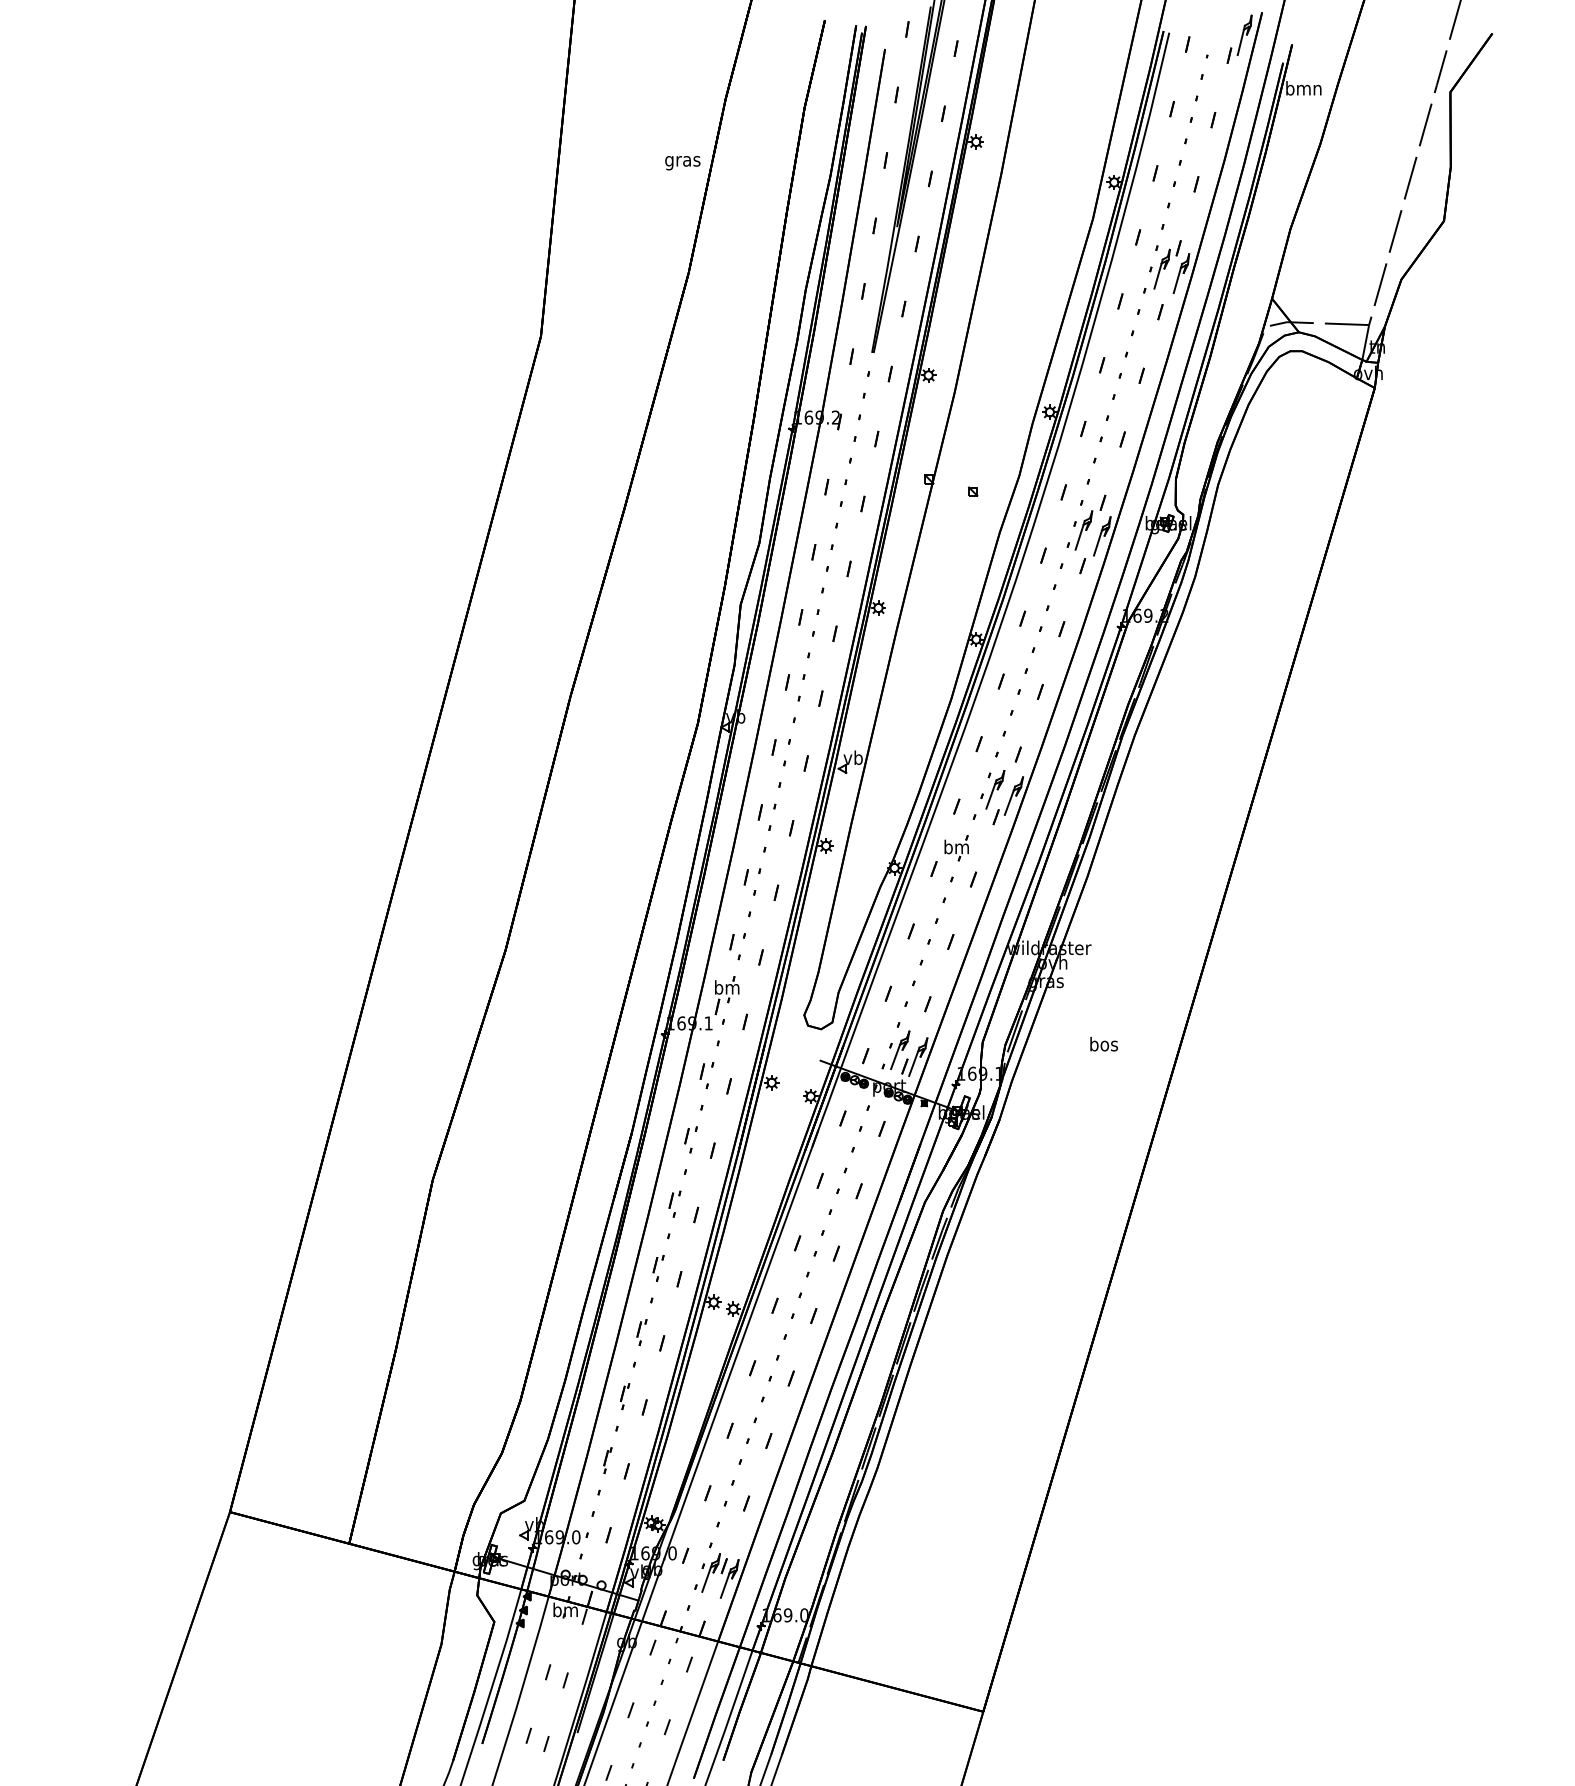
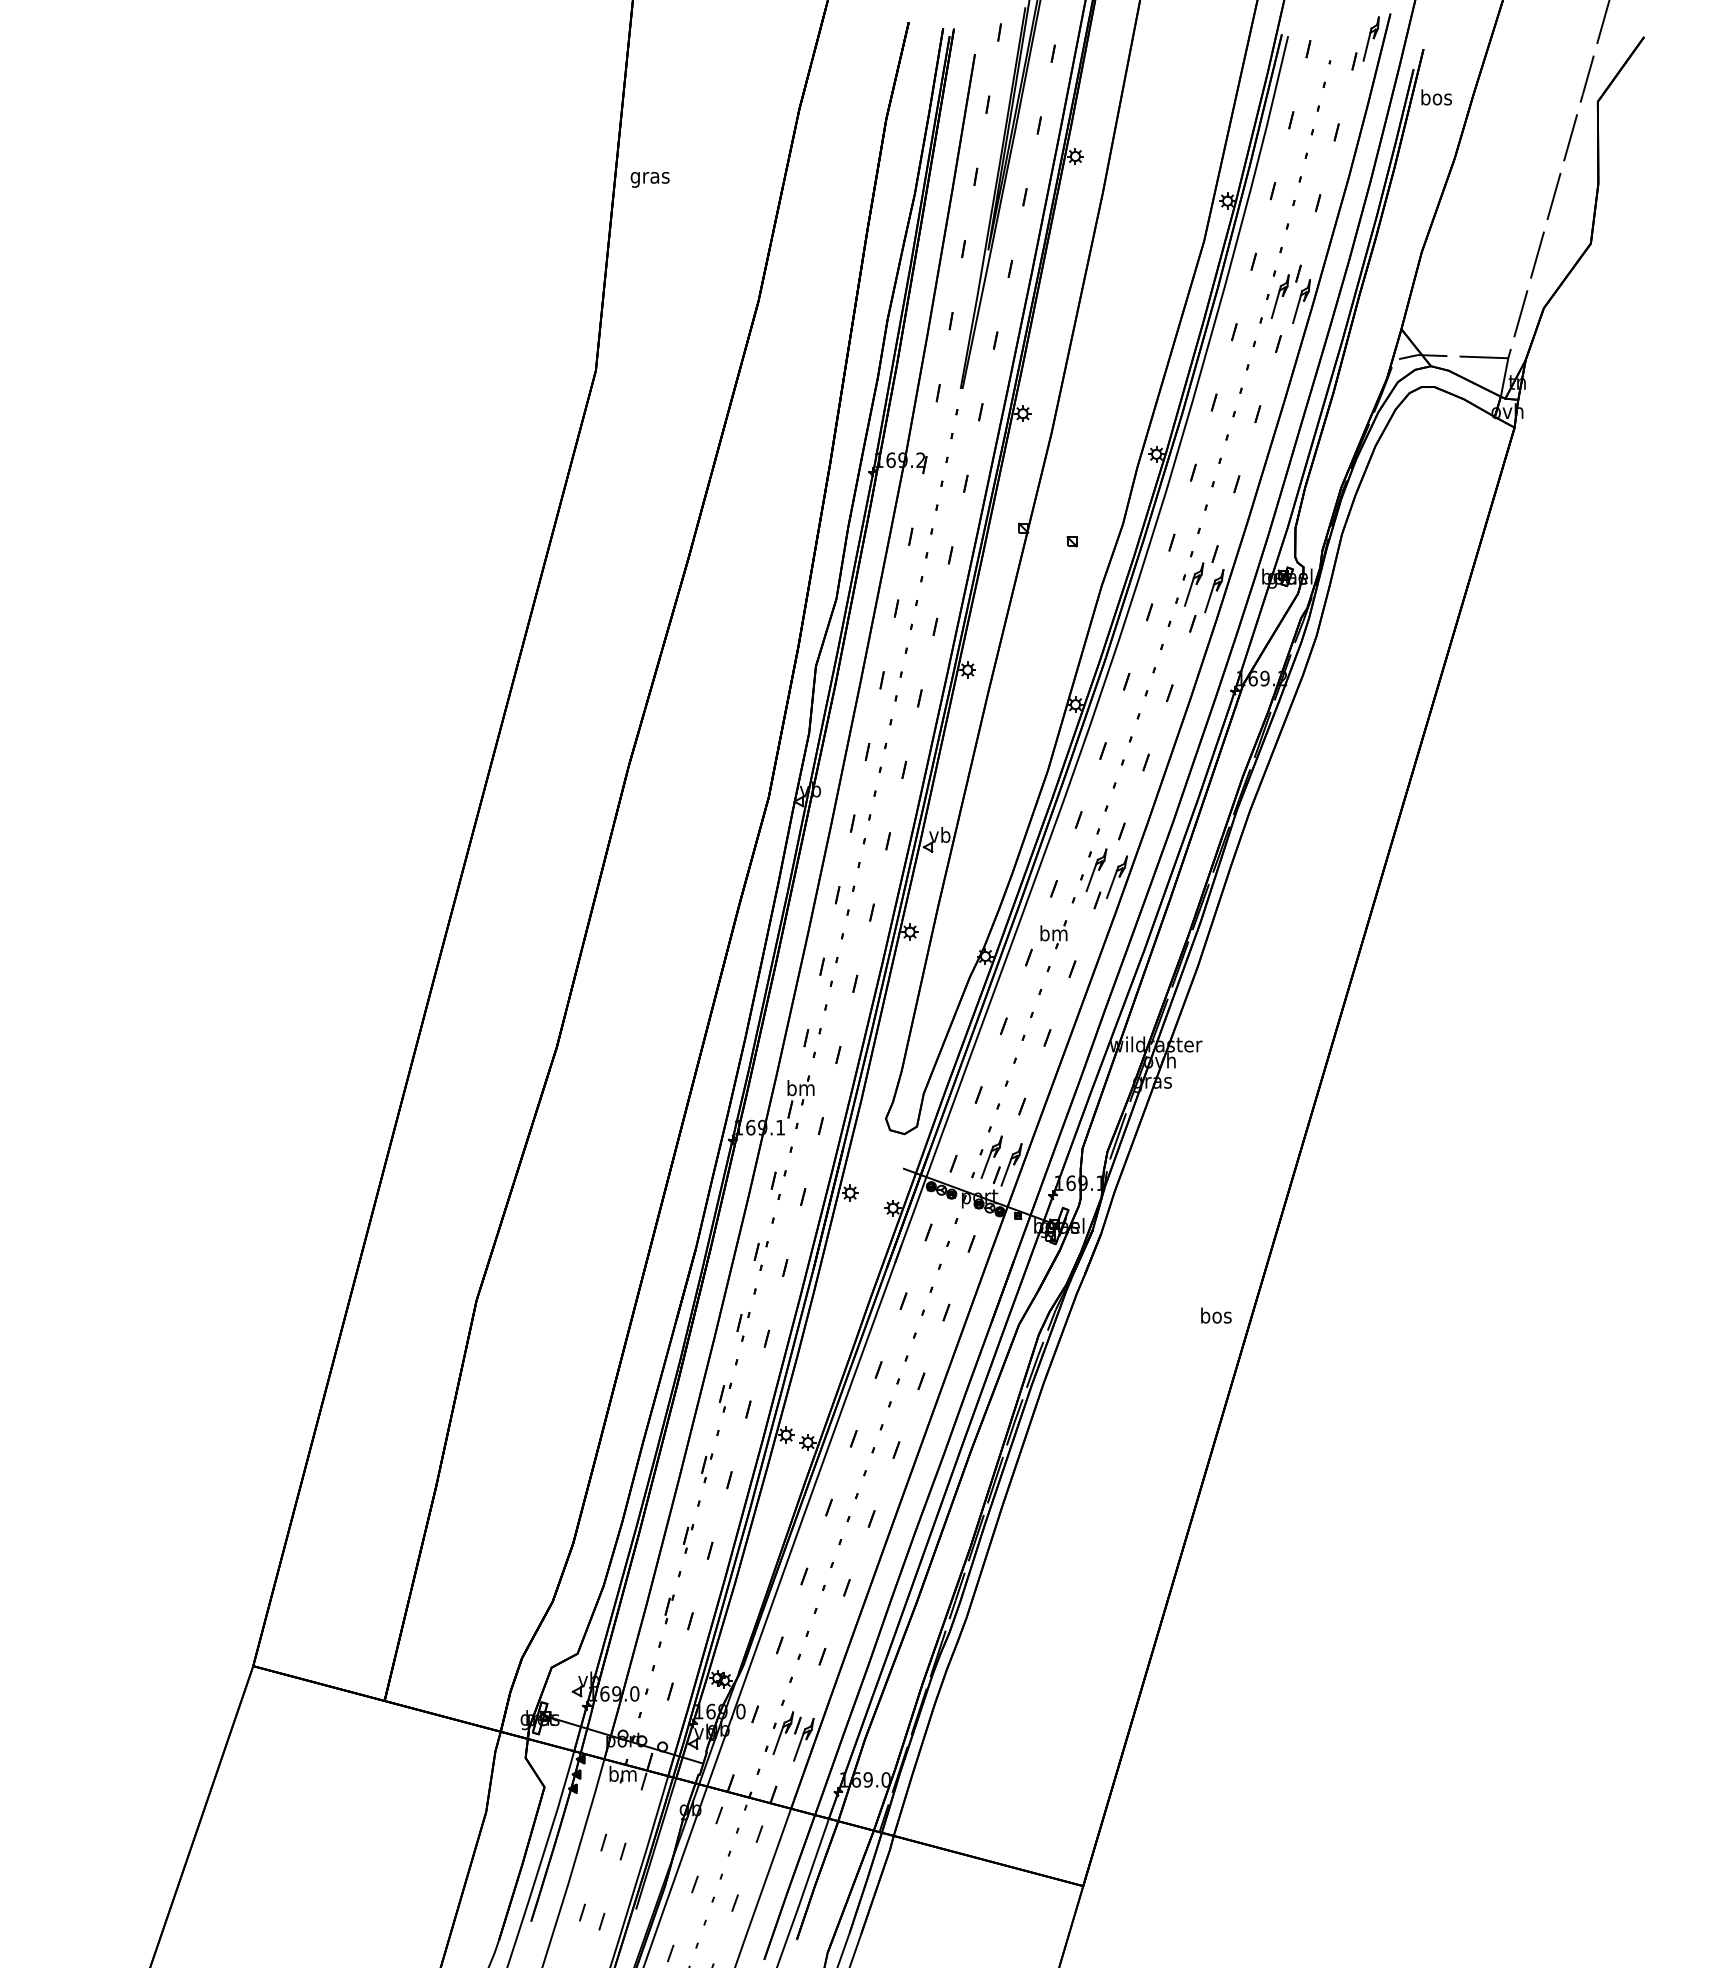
text: (1303, 88) -> (1436, 97), bmn -> bos
text: (682, 162) -> (649, 179), moved
text: (1104, 1044) -> (1216, 1315), moved

